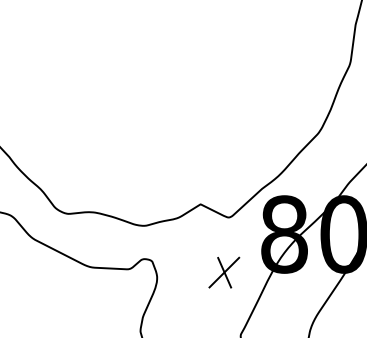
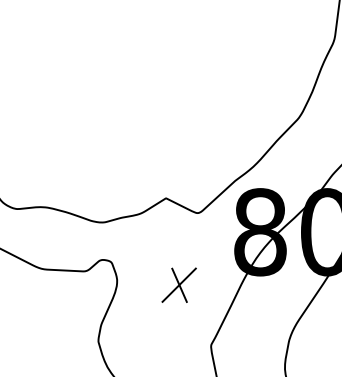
part: (224, 272) -> (179, 285), moved

